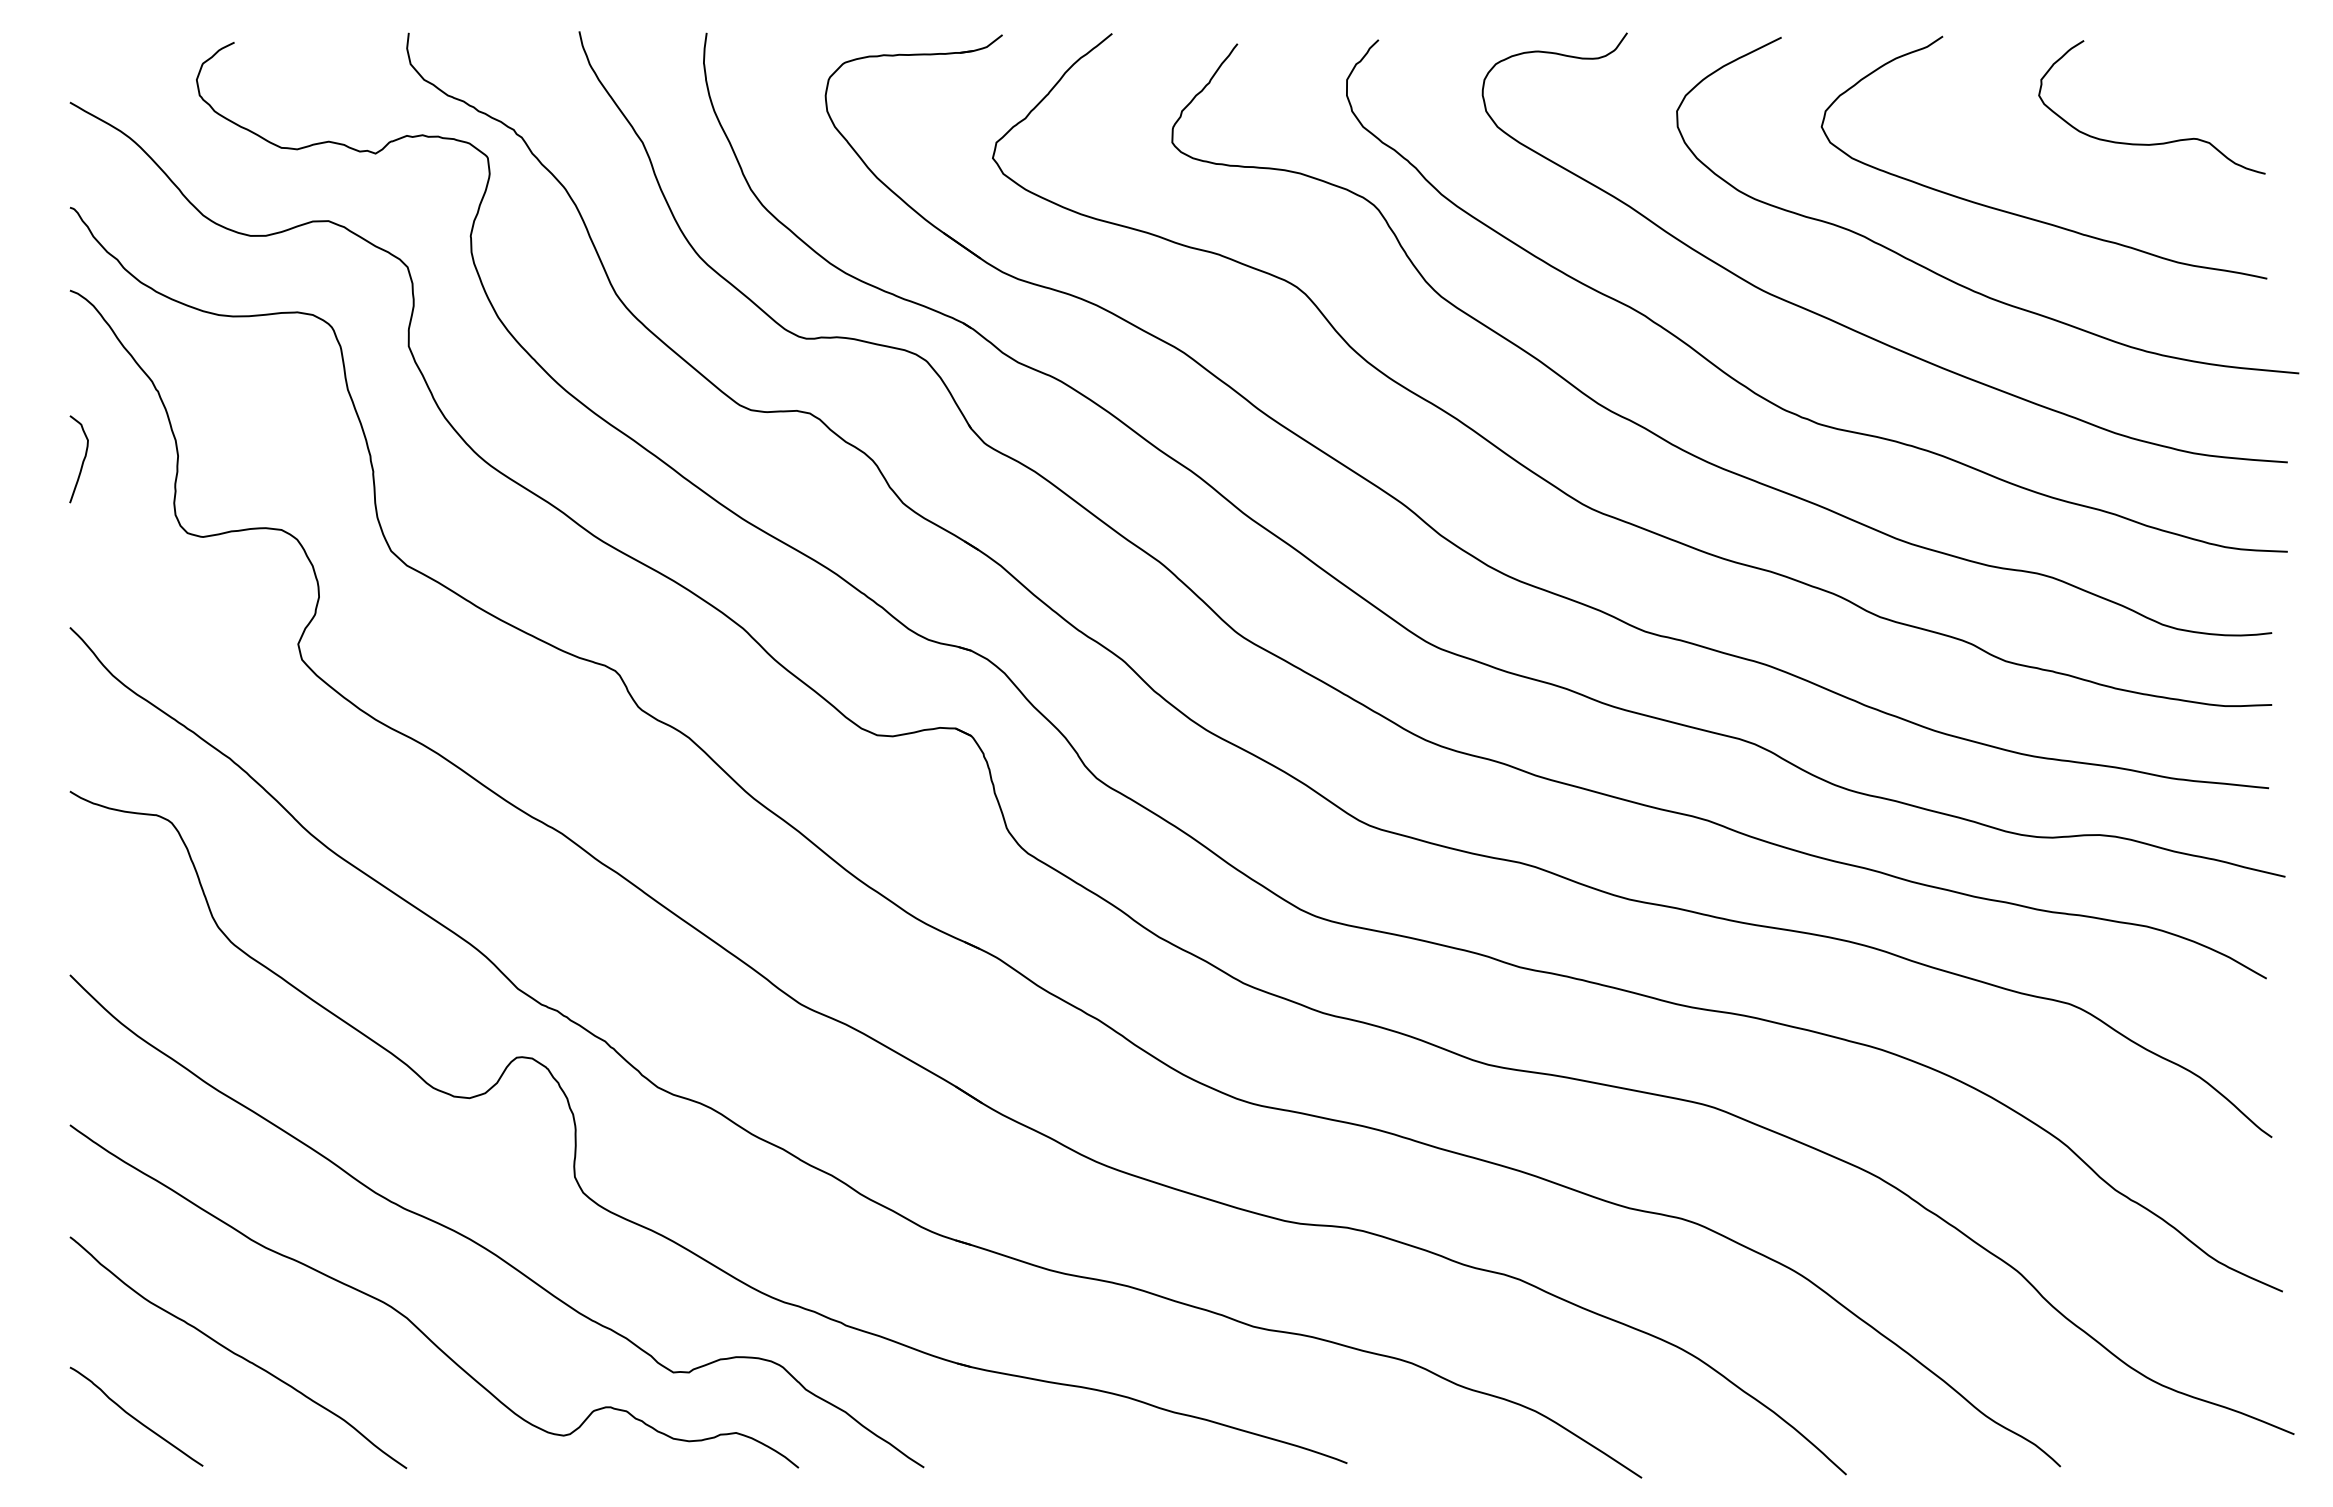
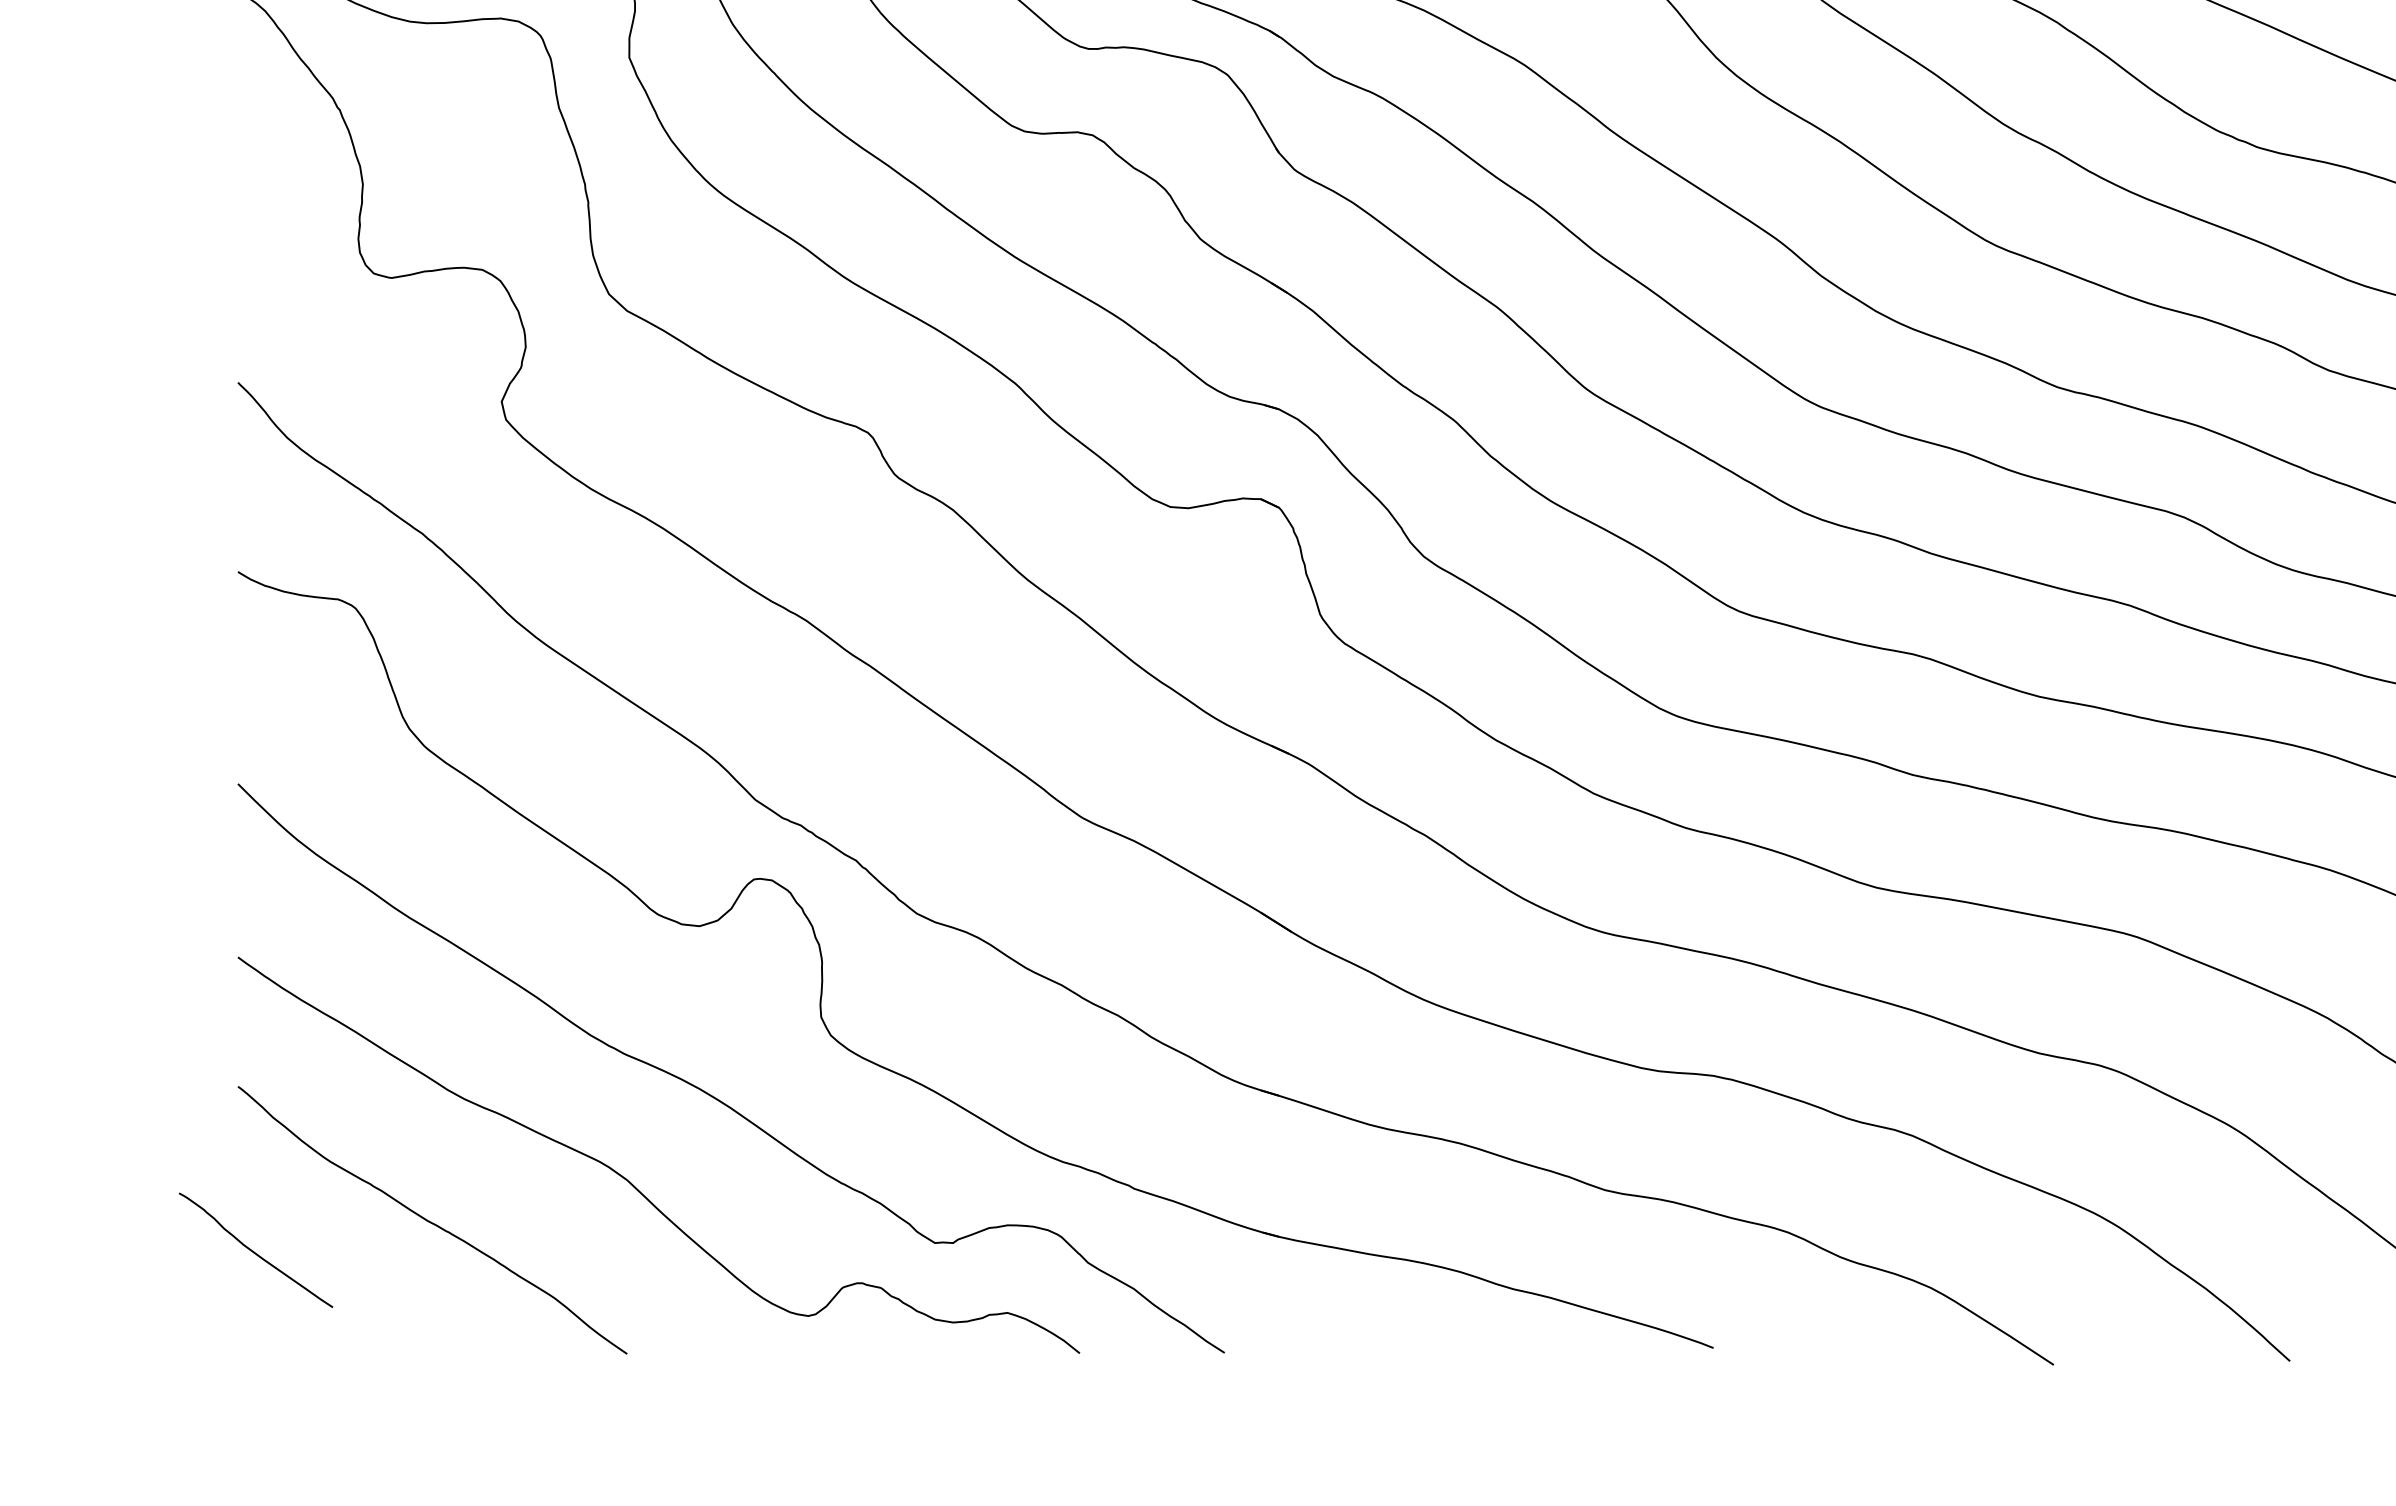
curve: (82, 460) -> (252, 189), removed
curve: (136, 1418) -> (255, 1252), moved

